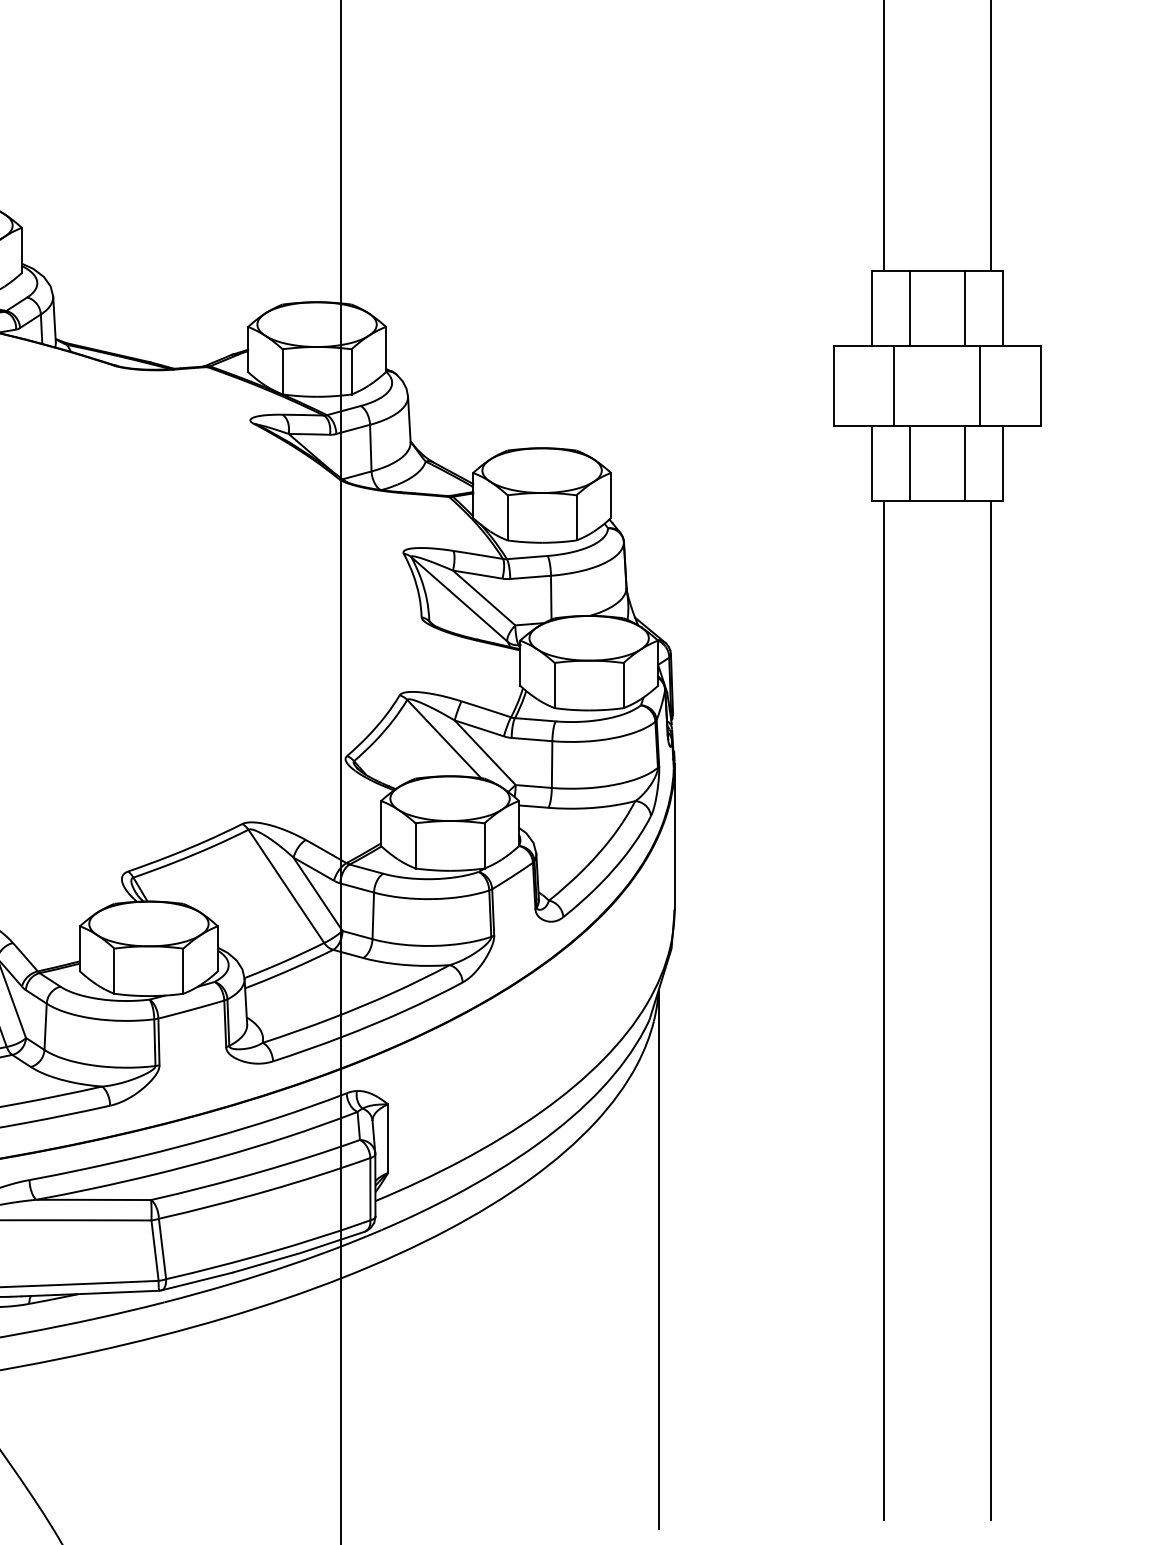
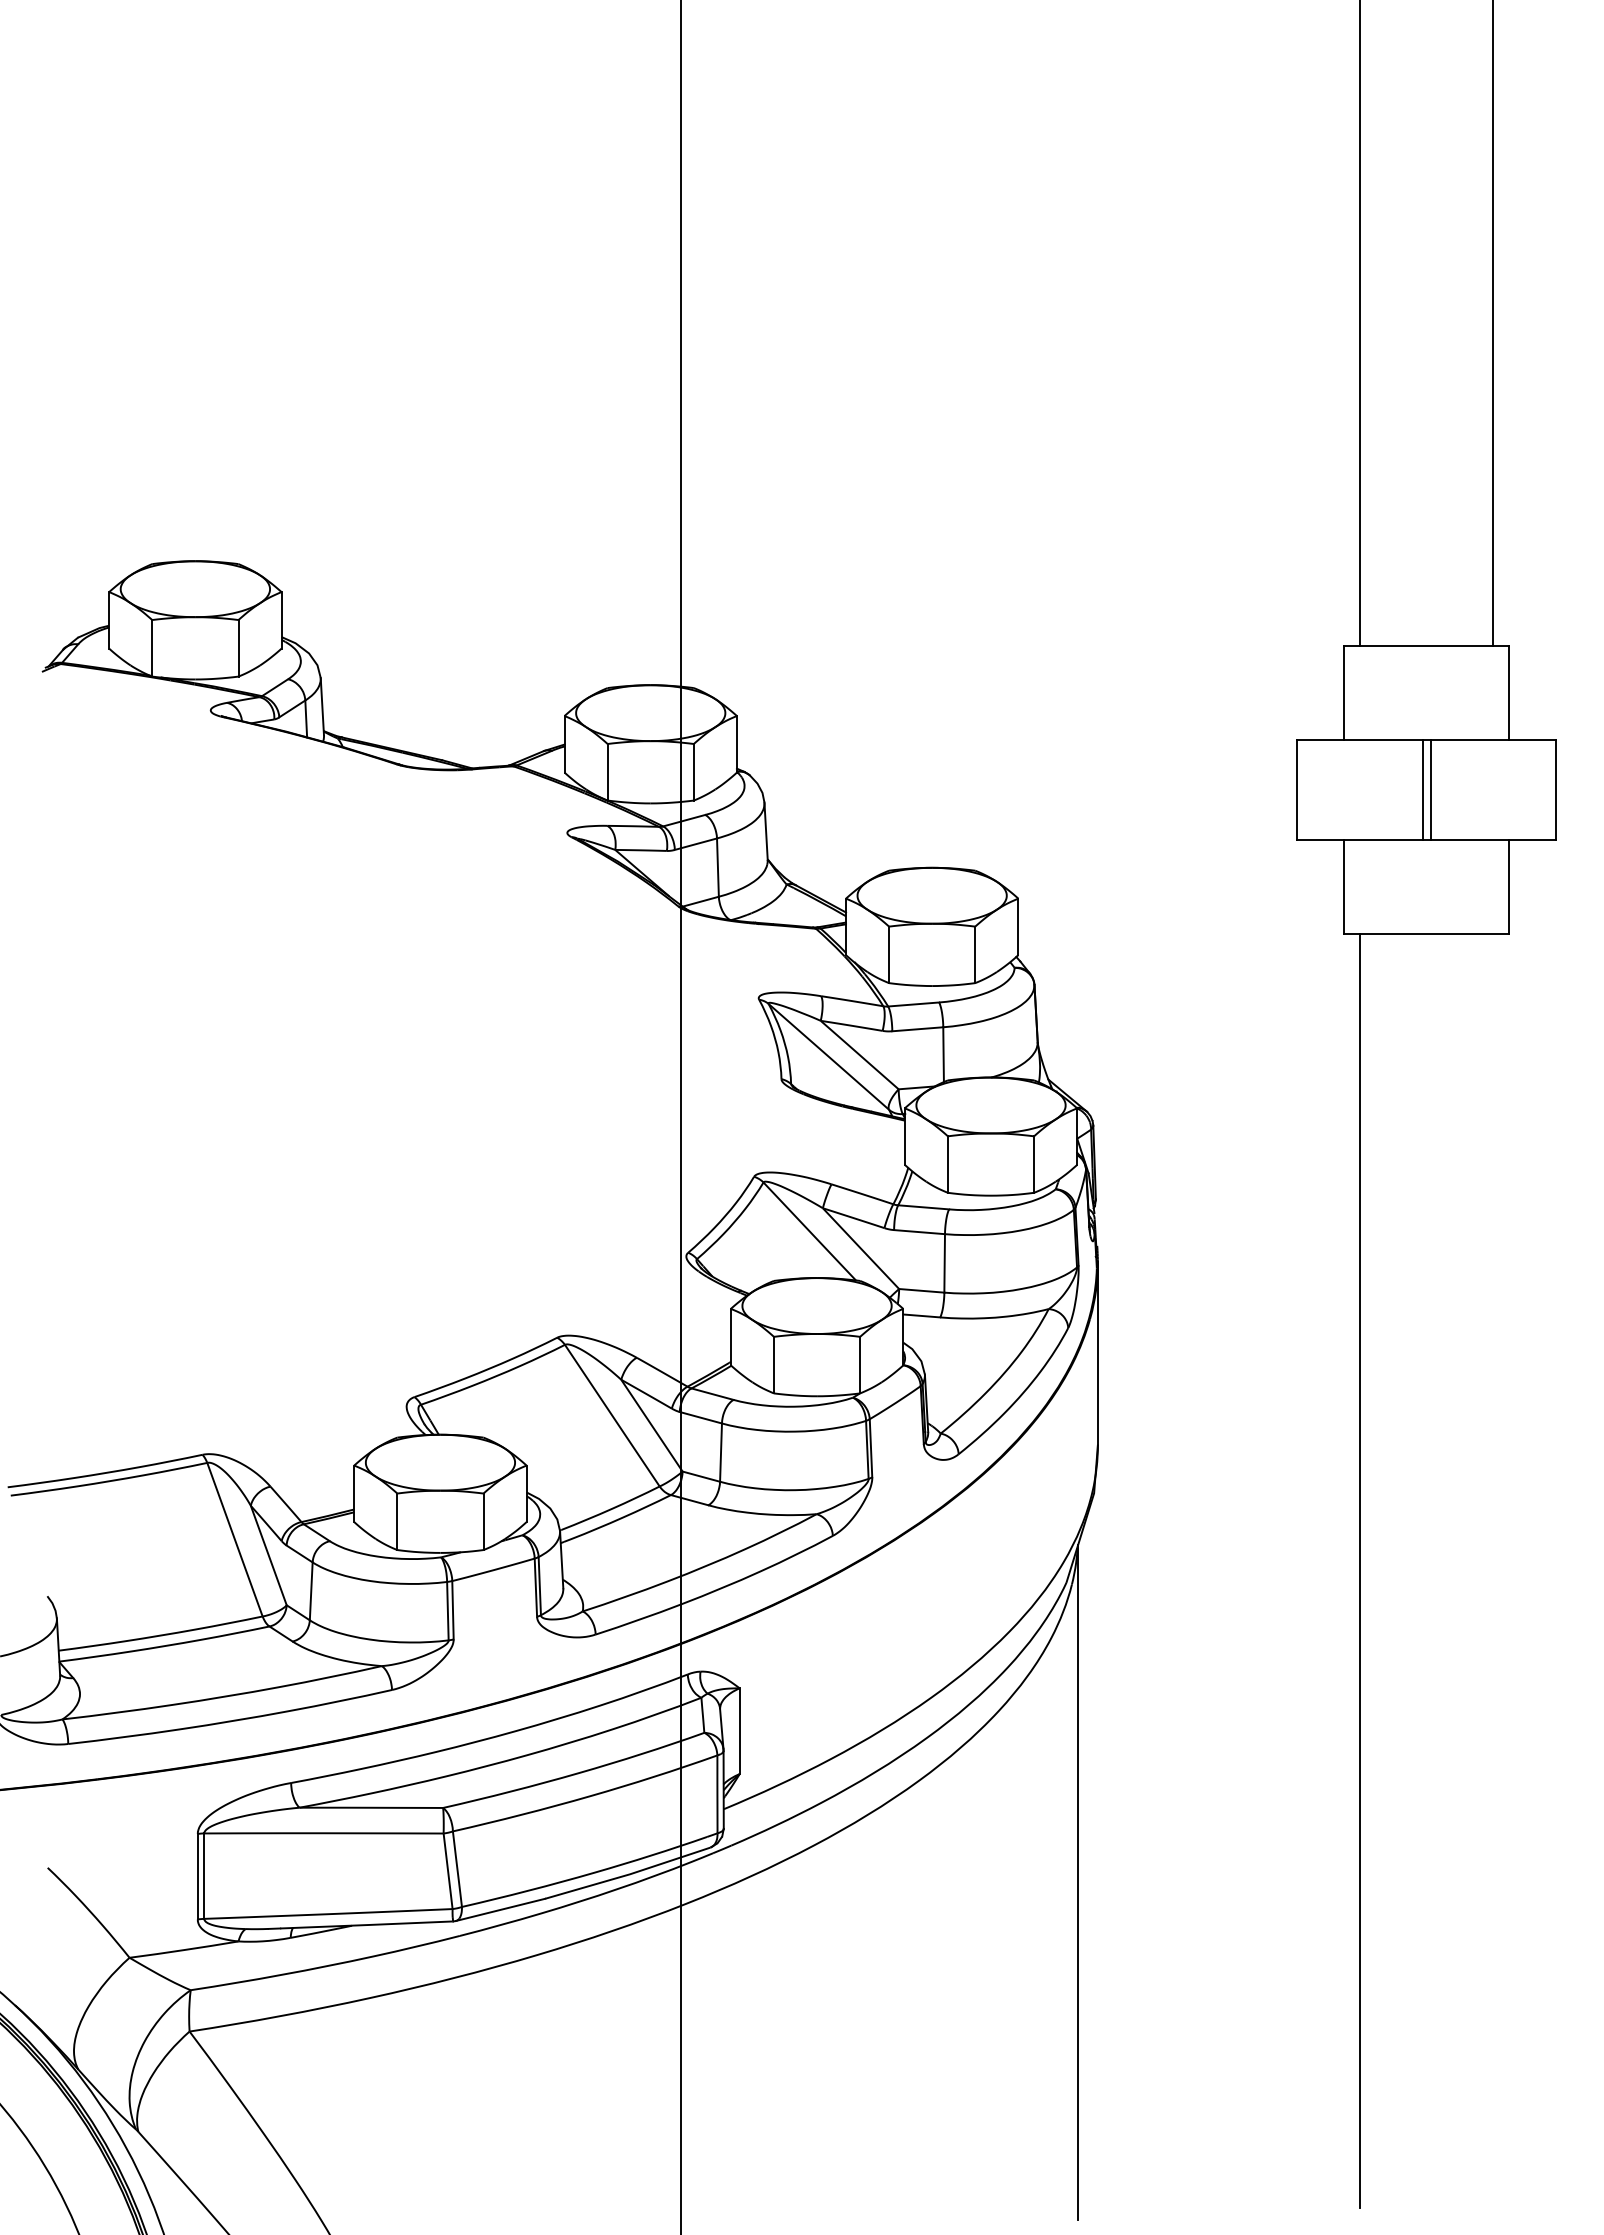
line: (910, 308) -> (1392, 692), removed
line: (964, 308) -> (1460, 692), removed
line: (894, 385) -> (1430, 789), moved
line: (980, 385) -> (1423, 789), moved
line: (910, 463) -> (1392, 886), removed
line: (964, 463) -> (1460, 886), removed
line: (990, 1010) -> (1493, 1571), removed

